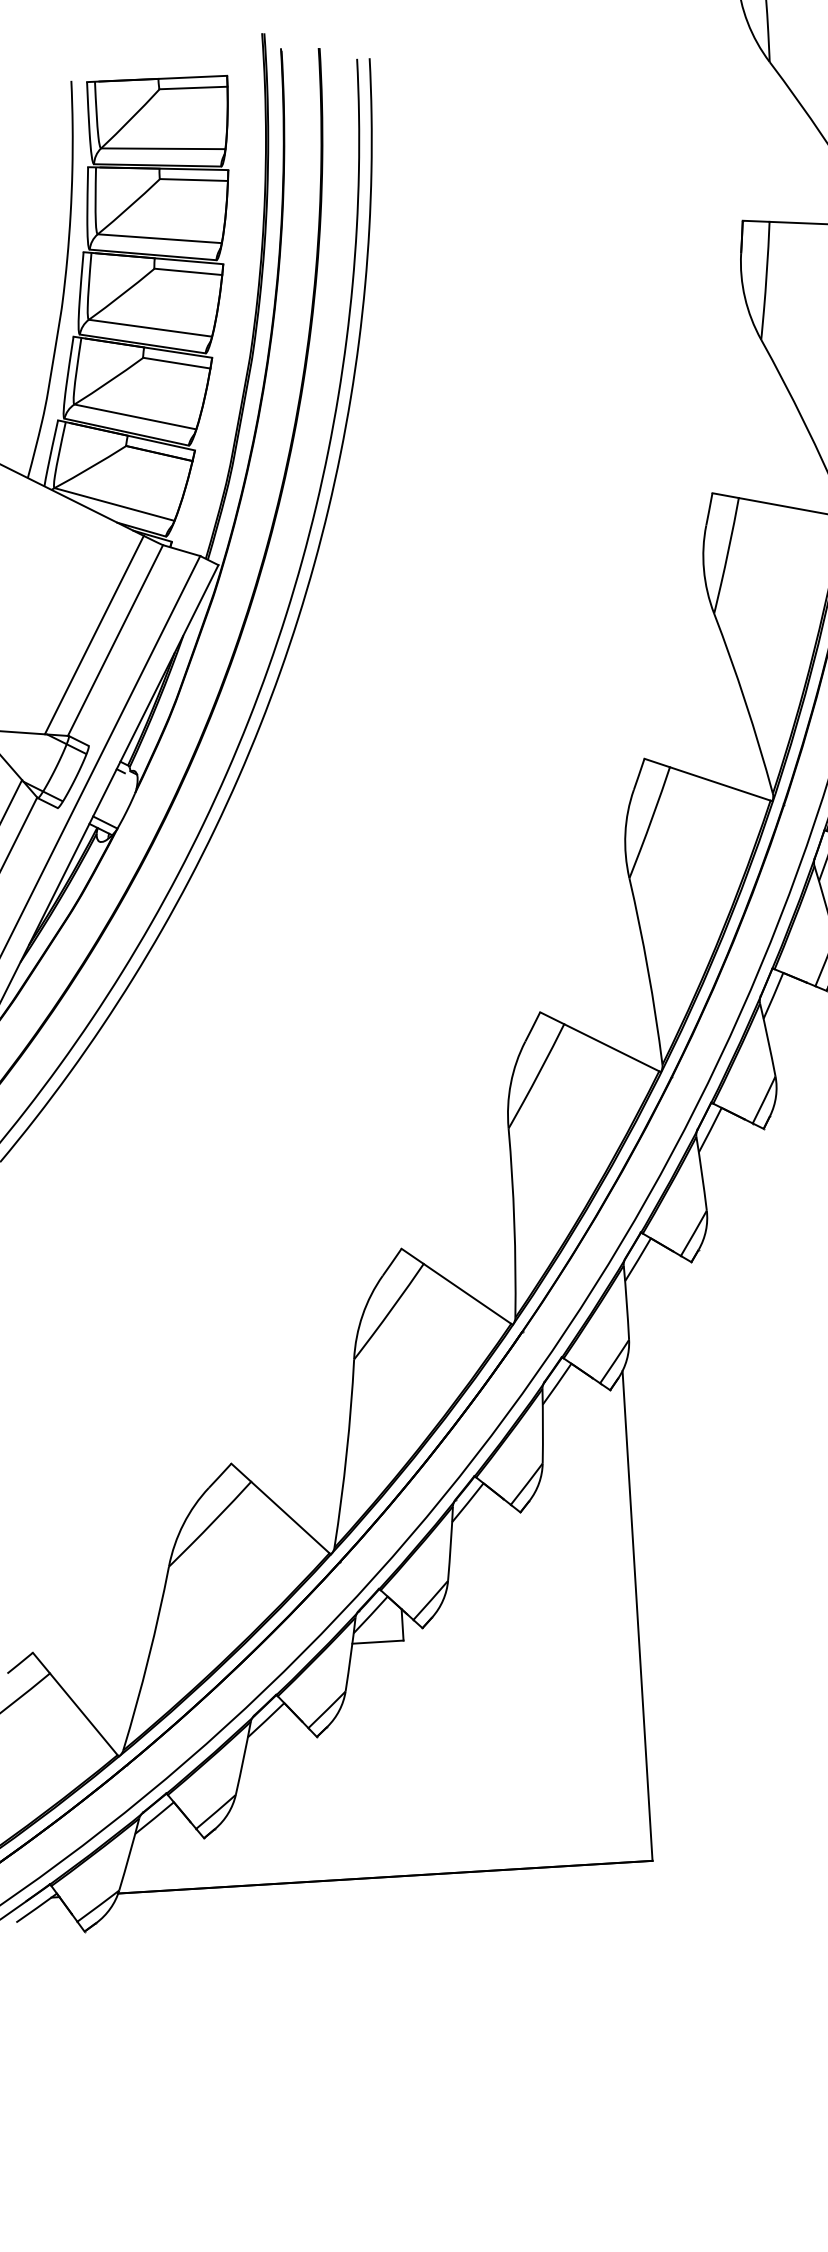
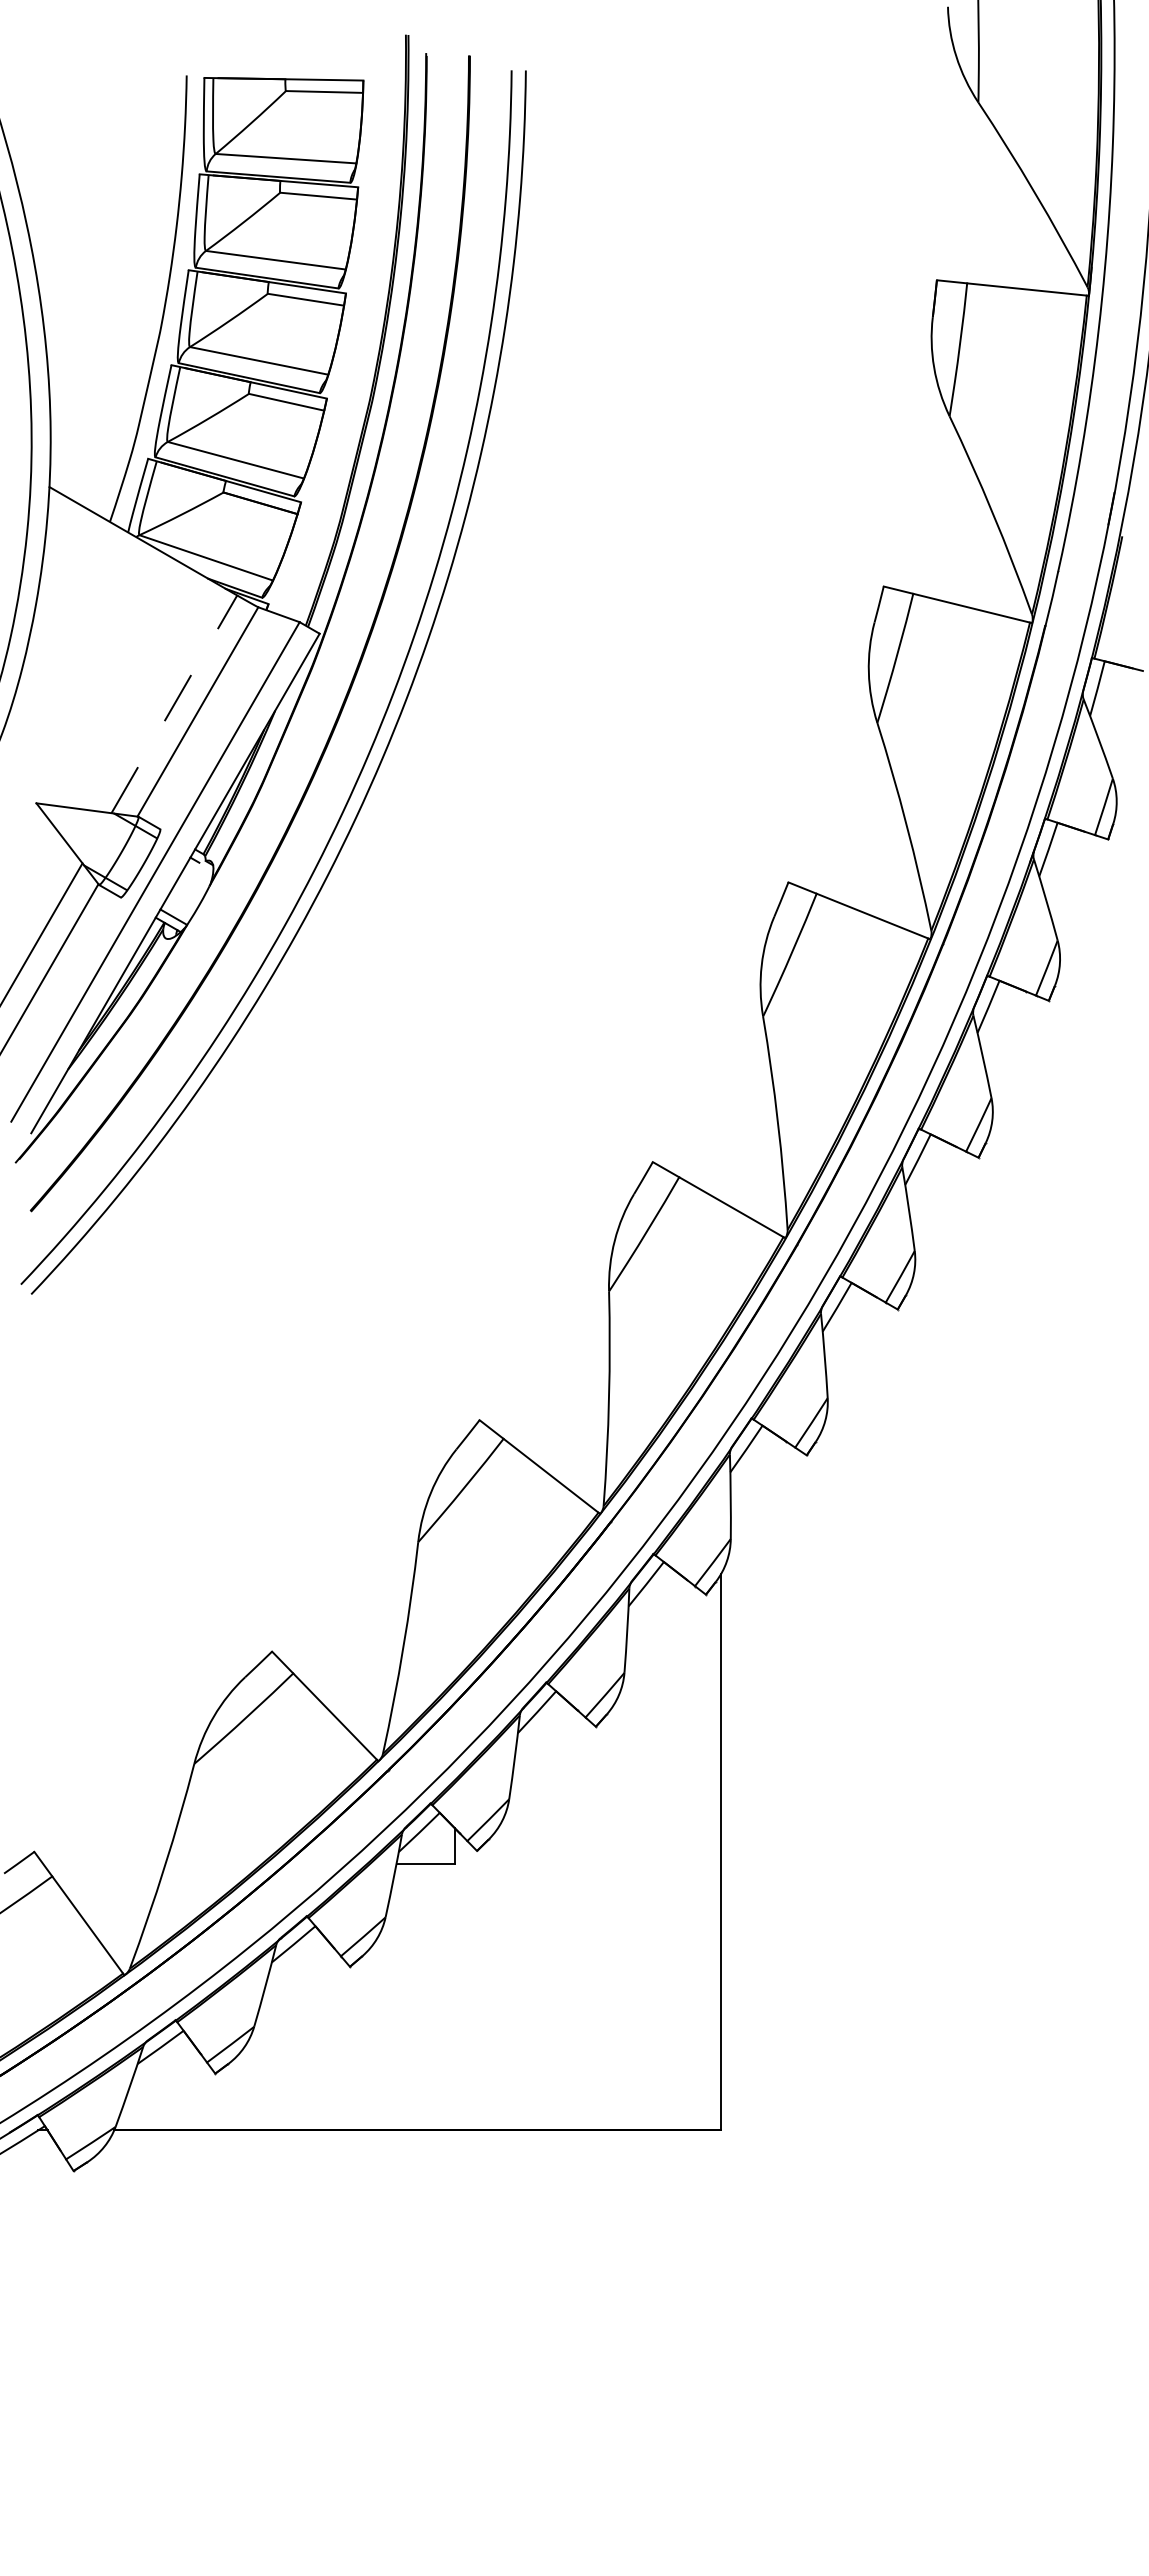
line: (94, 635) -> (174, 704), solid -> dashed

